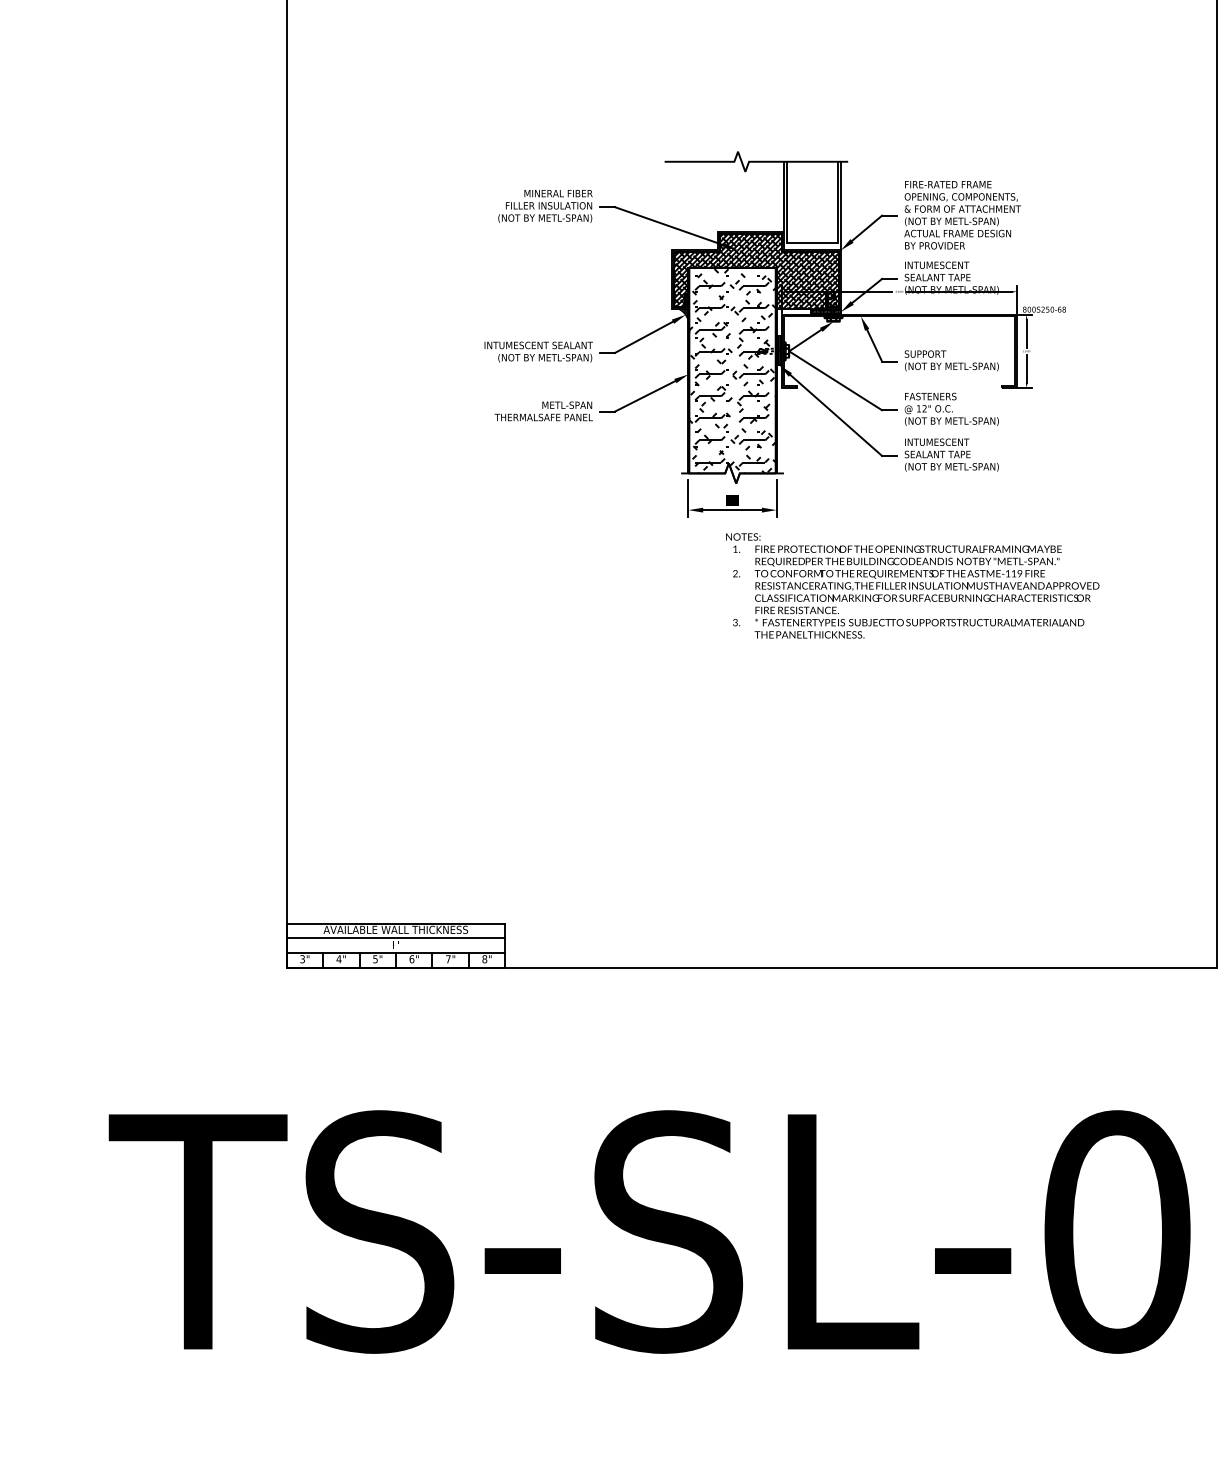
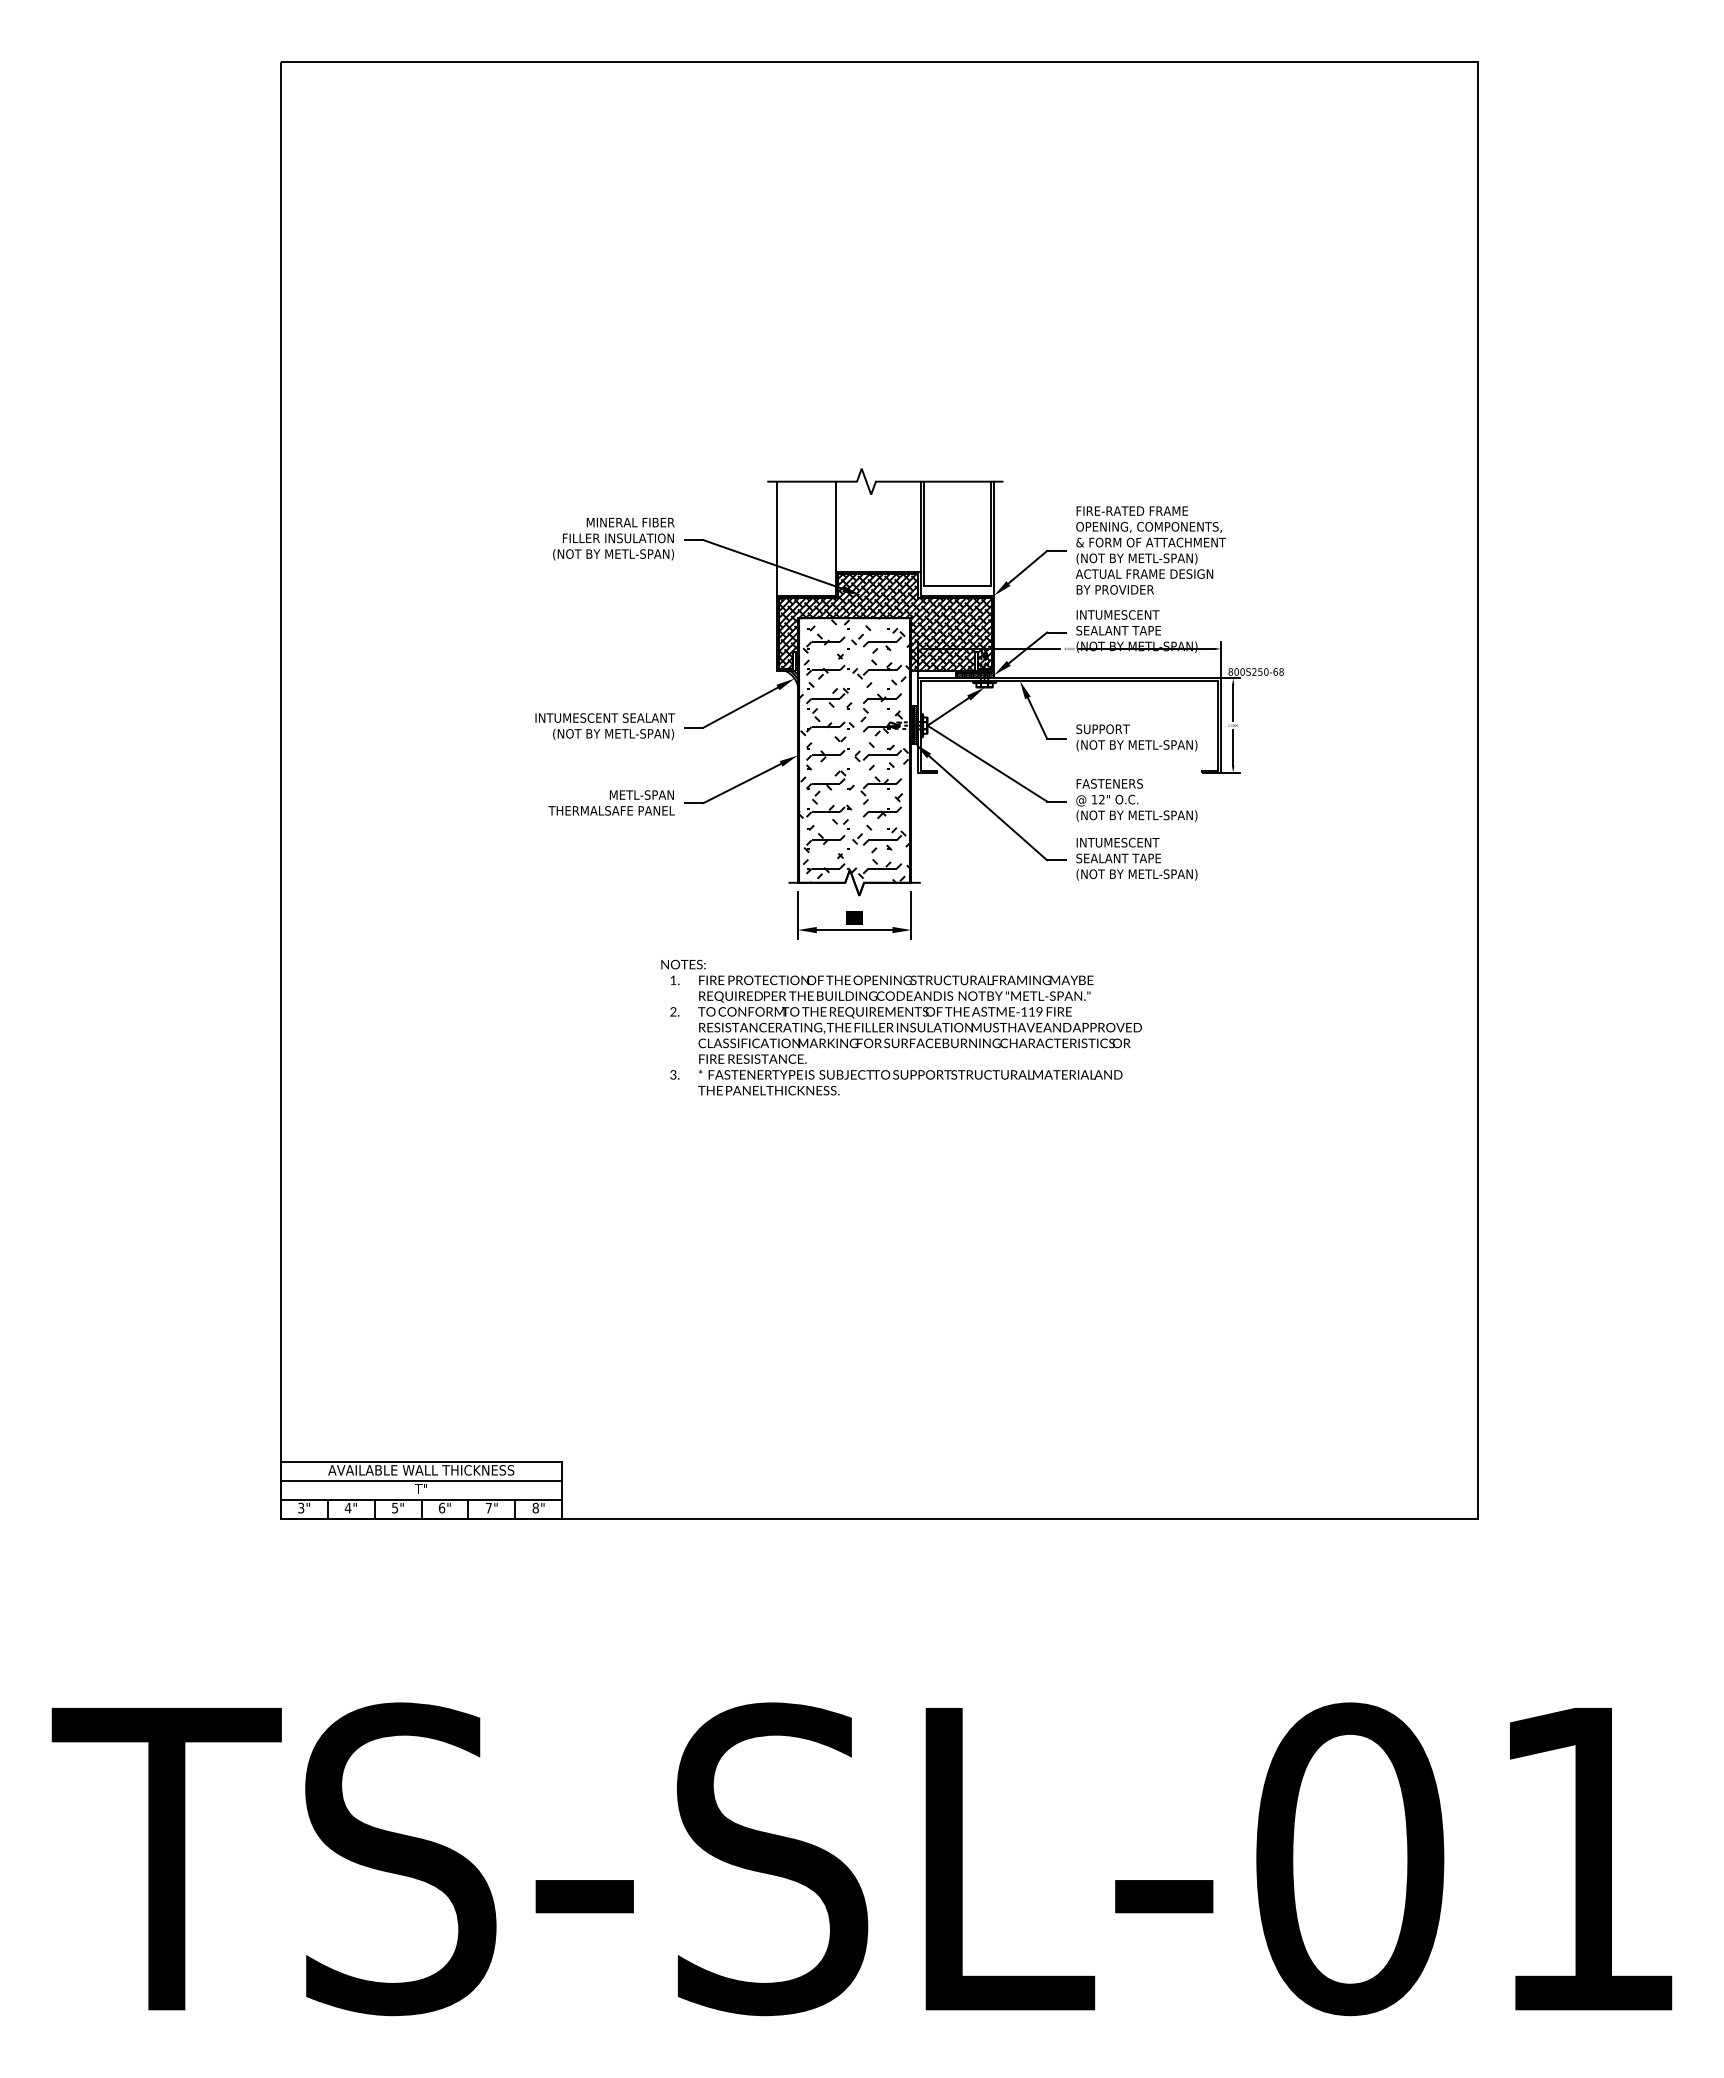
line: (717, 196) -> (835, 526), added
line: (671, 205) -> (776, 538), added
text: (912, 585) -> (901, 1027), moved

